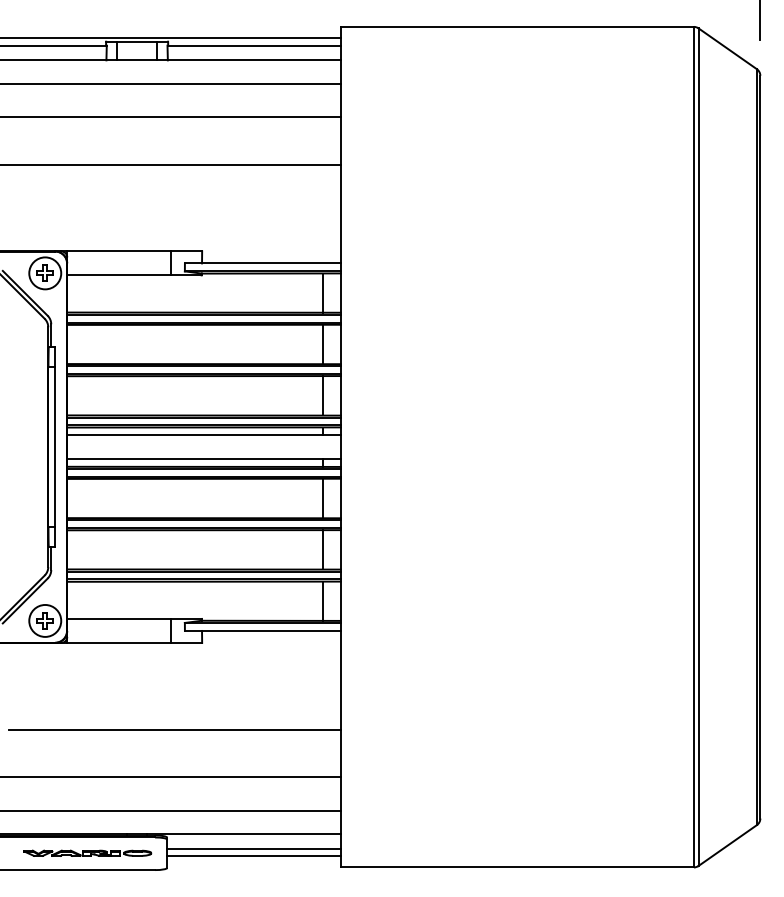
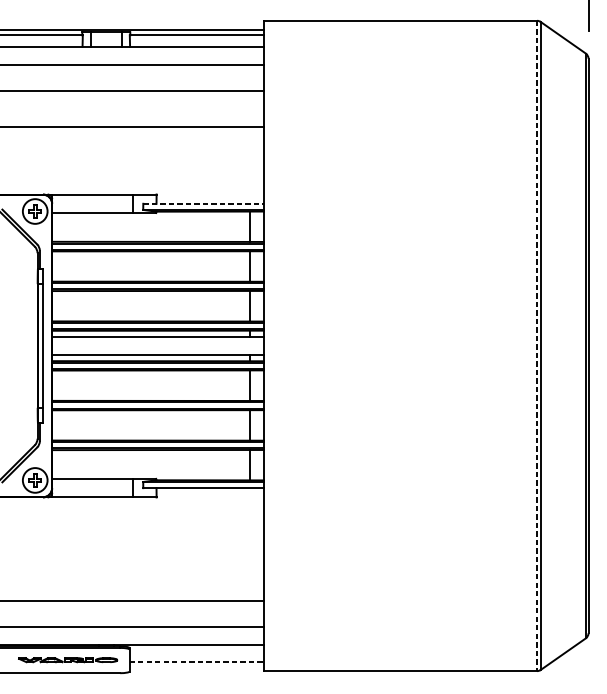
line: (262, 263) -> (203, 203), solid -> dashed
line: (693, 447) -> (536, 346), solid -> dashed
line: (174, 729) -> (135, 564), removed
line: (253, 848) -> (196, 656), removed
line: (254, 855) -> (197, 661), solid -> dashed

